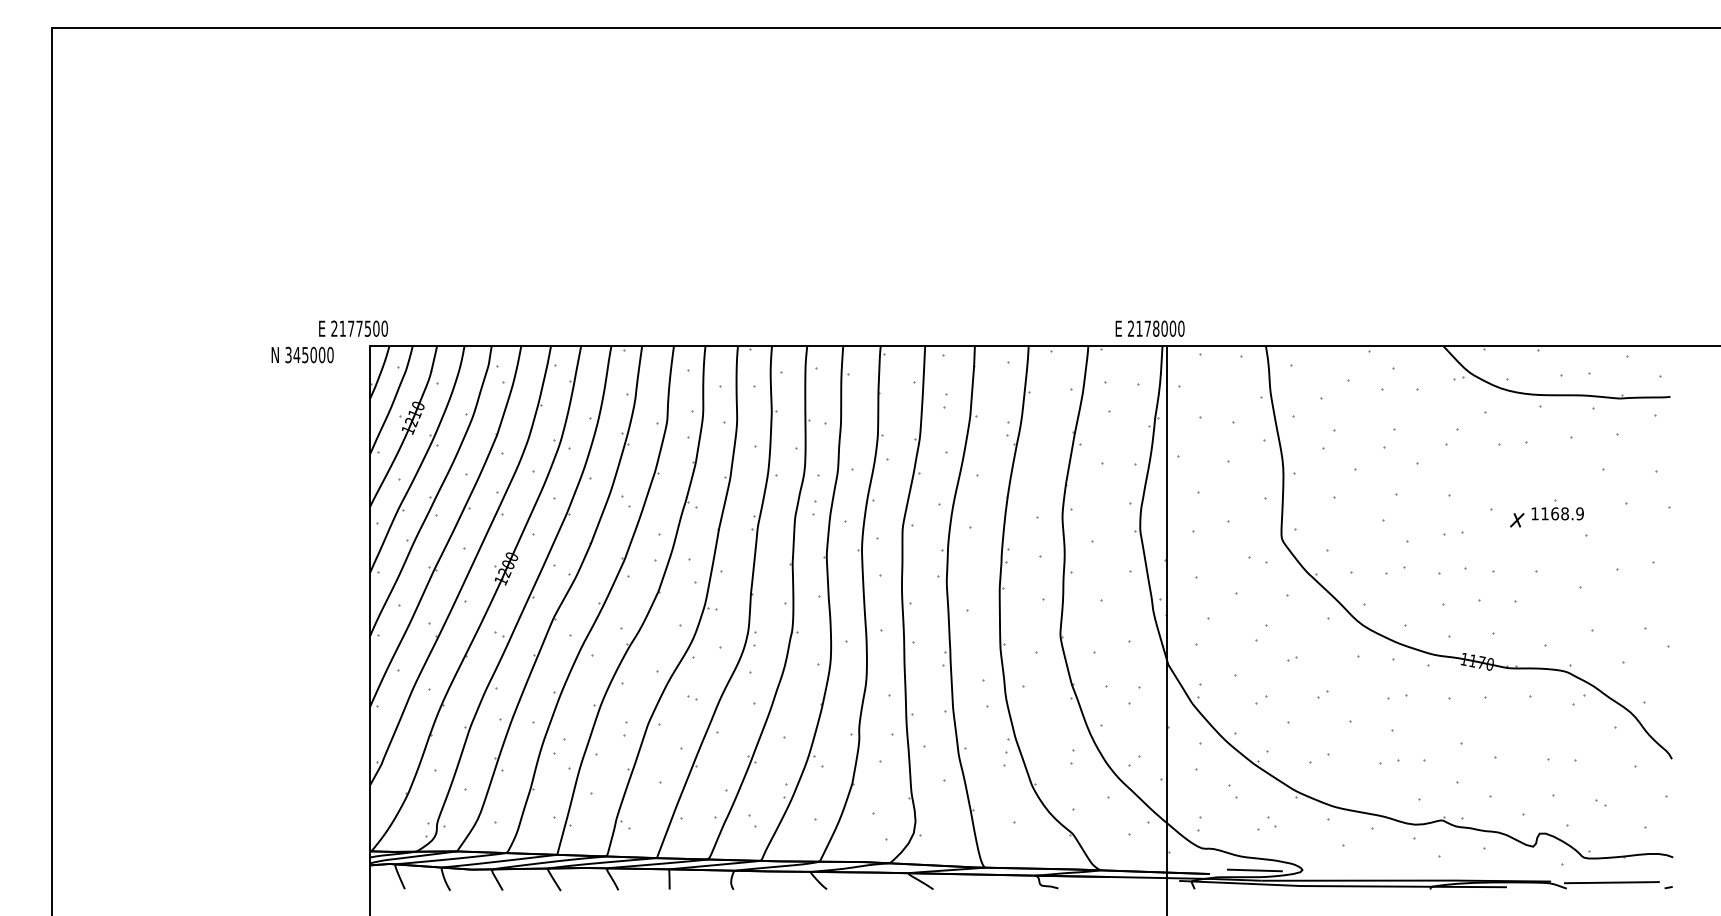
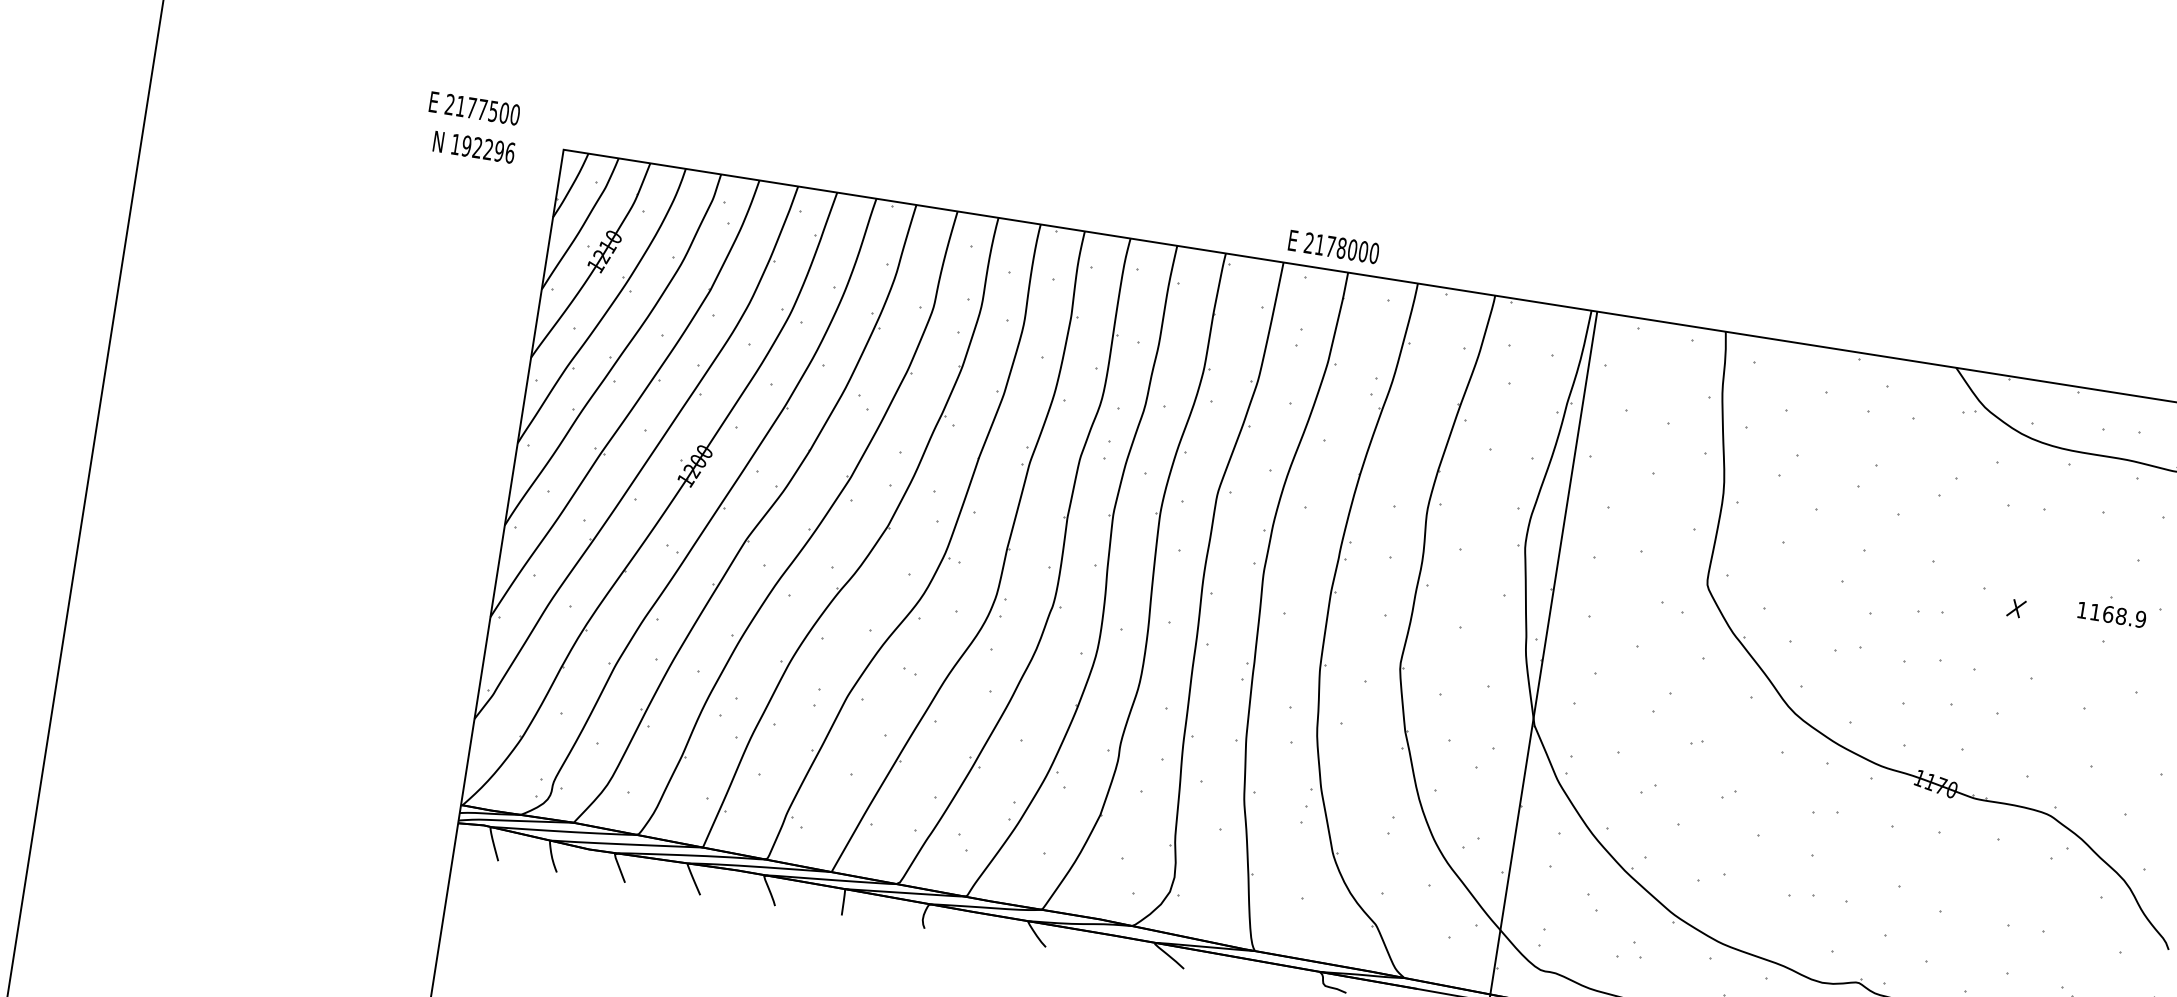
text: (353, 328) -> (474, 108), moved
text: (1149, 328) -> (1333, 246), moved
text: (309, 354) -> (483, 148), 345000 -> 192296
part: (1557, 509) -> (2112, 609), moved

